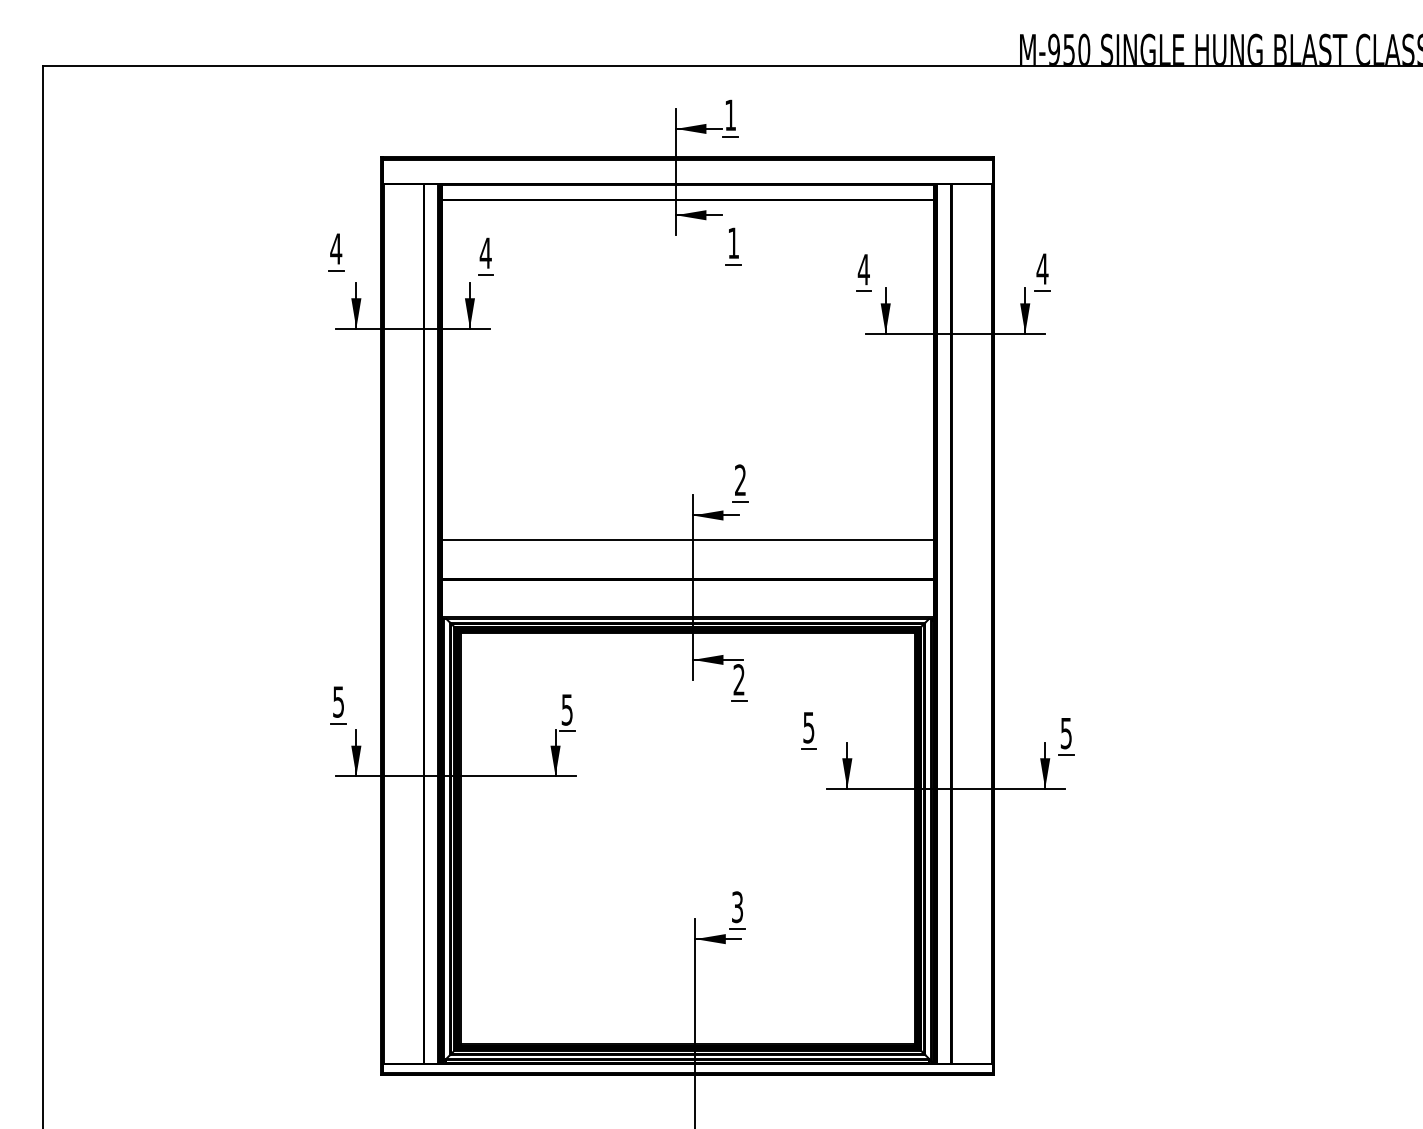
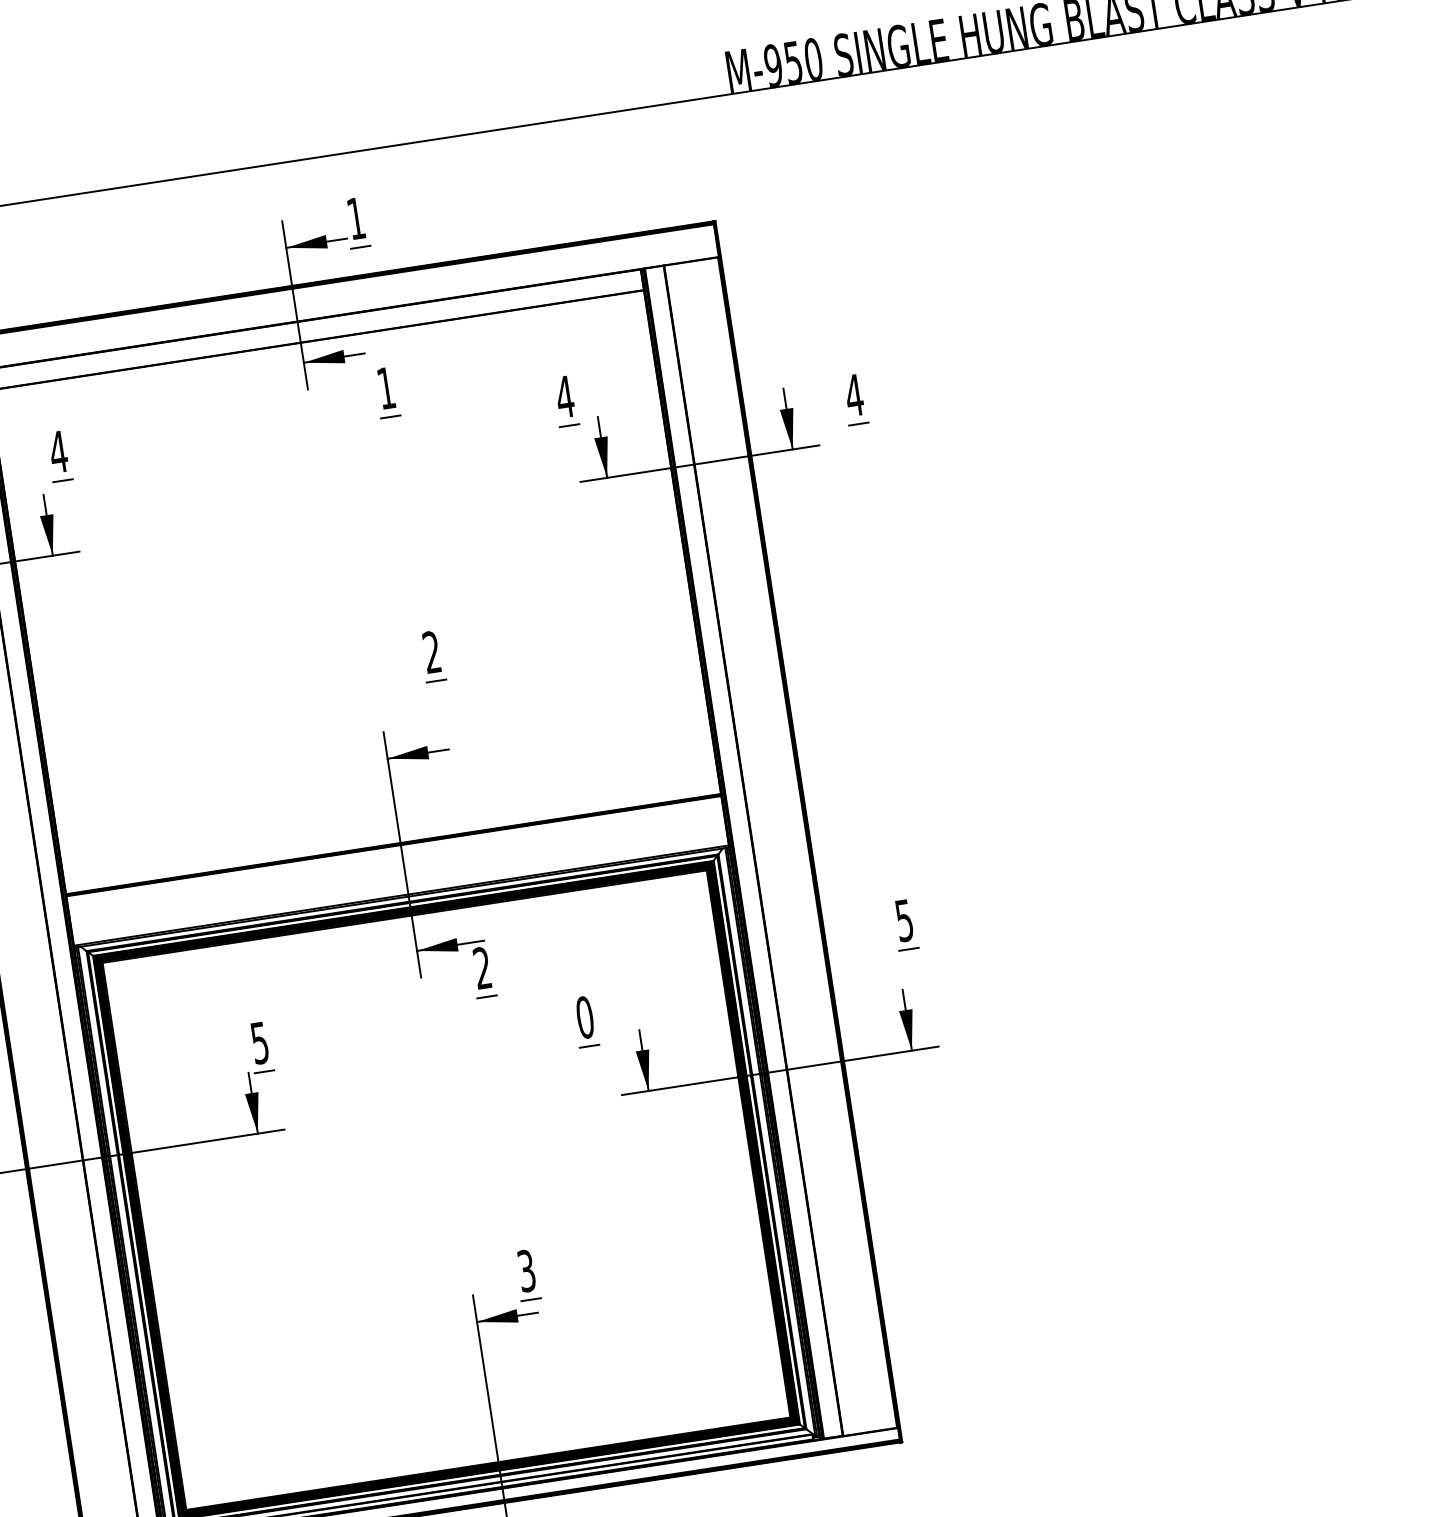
part: (1042, 272) -> (855, 399), moved
part: (740, 483) -> (432, 656), moved
line: (687, 540) -> (385, 793), removed
text: (808, 727) -> (584, 1017), 5 -> 0
part: (1066, 736) -> (905, 924), moved

